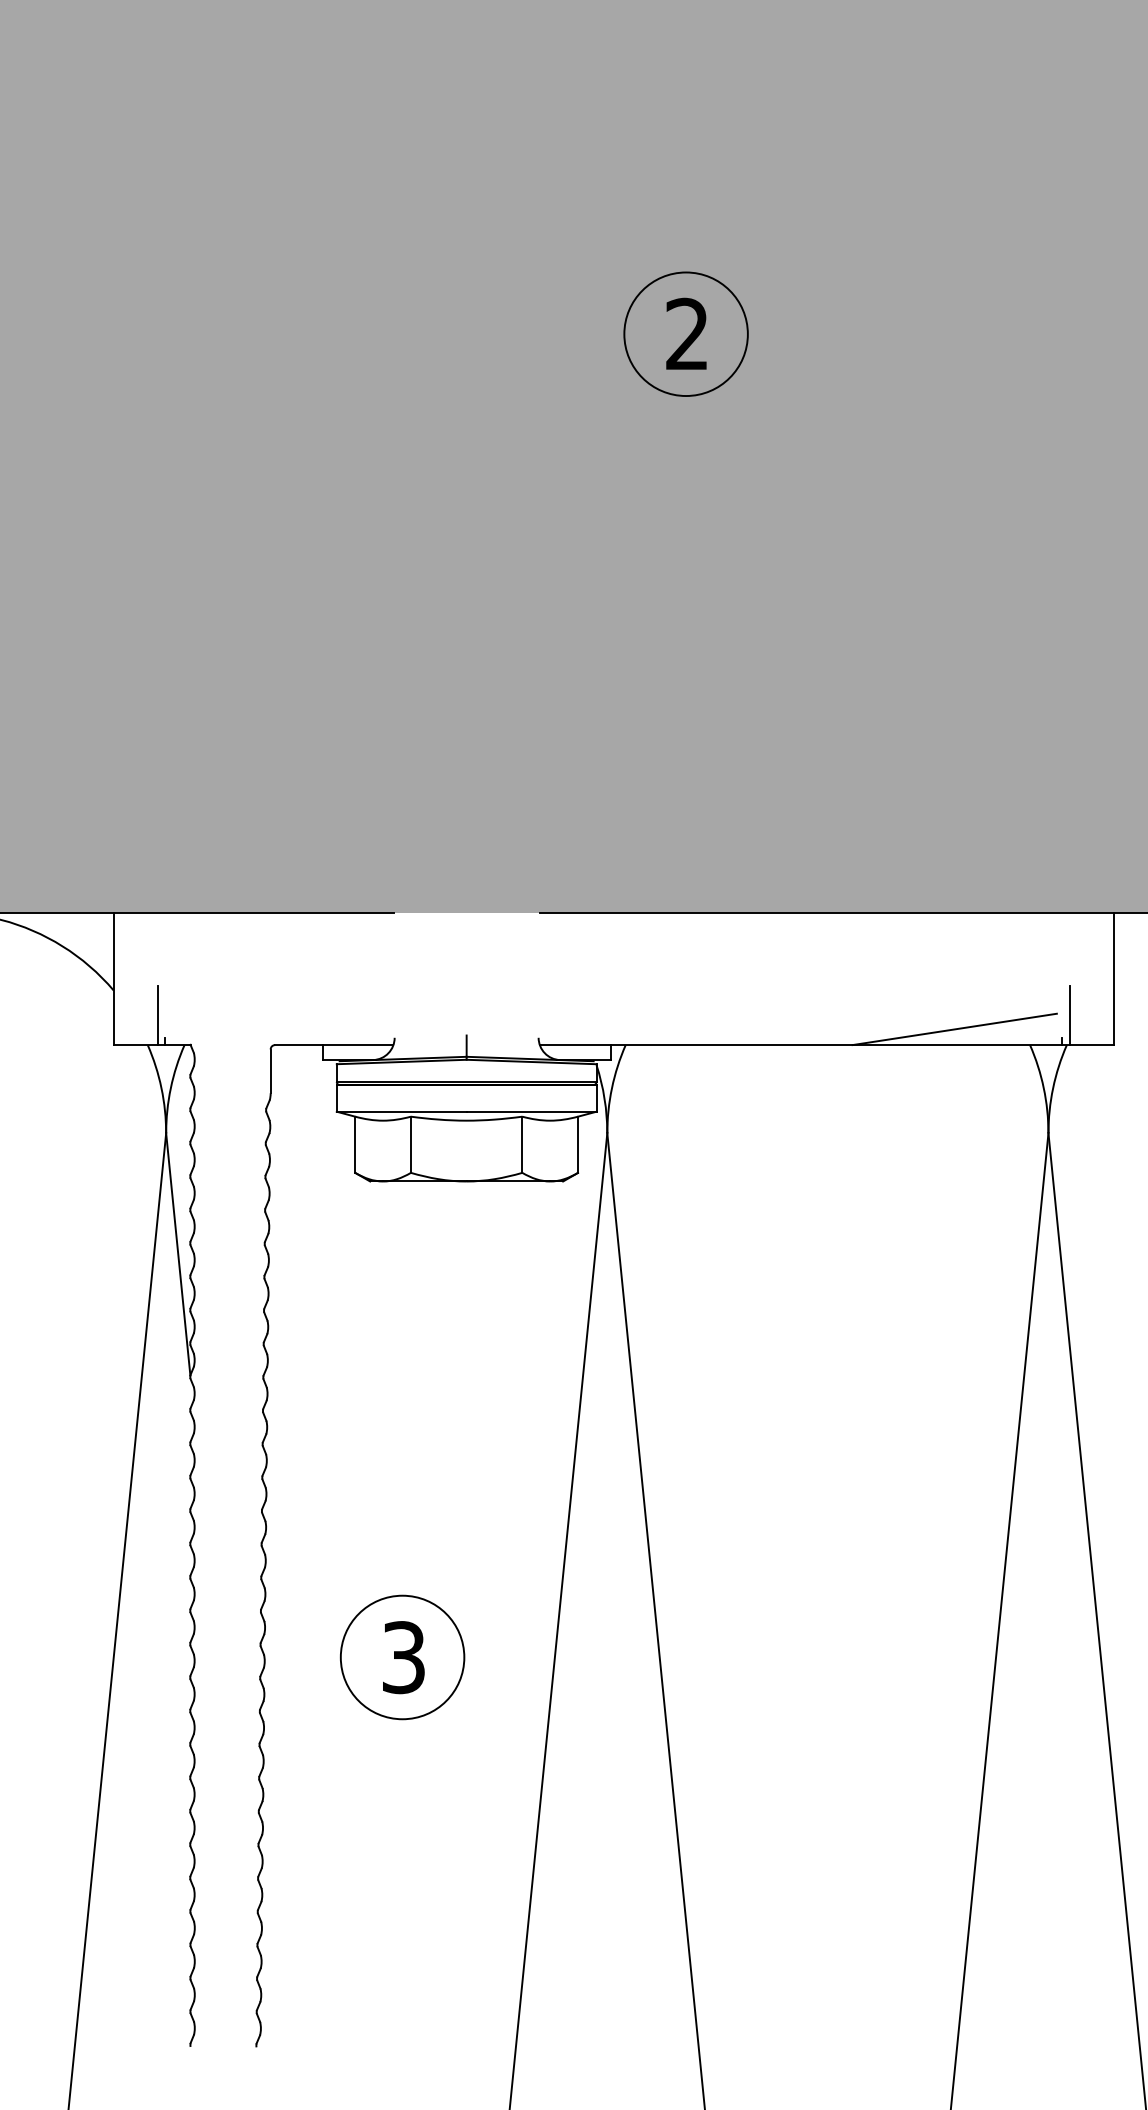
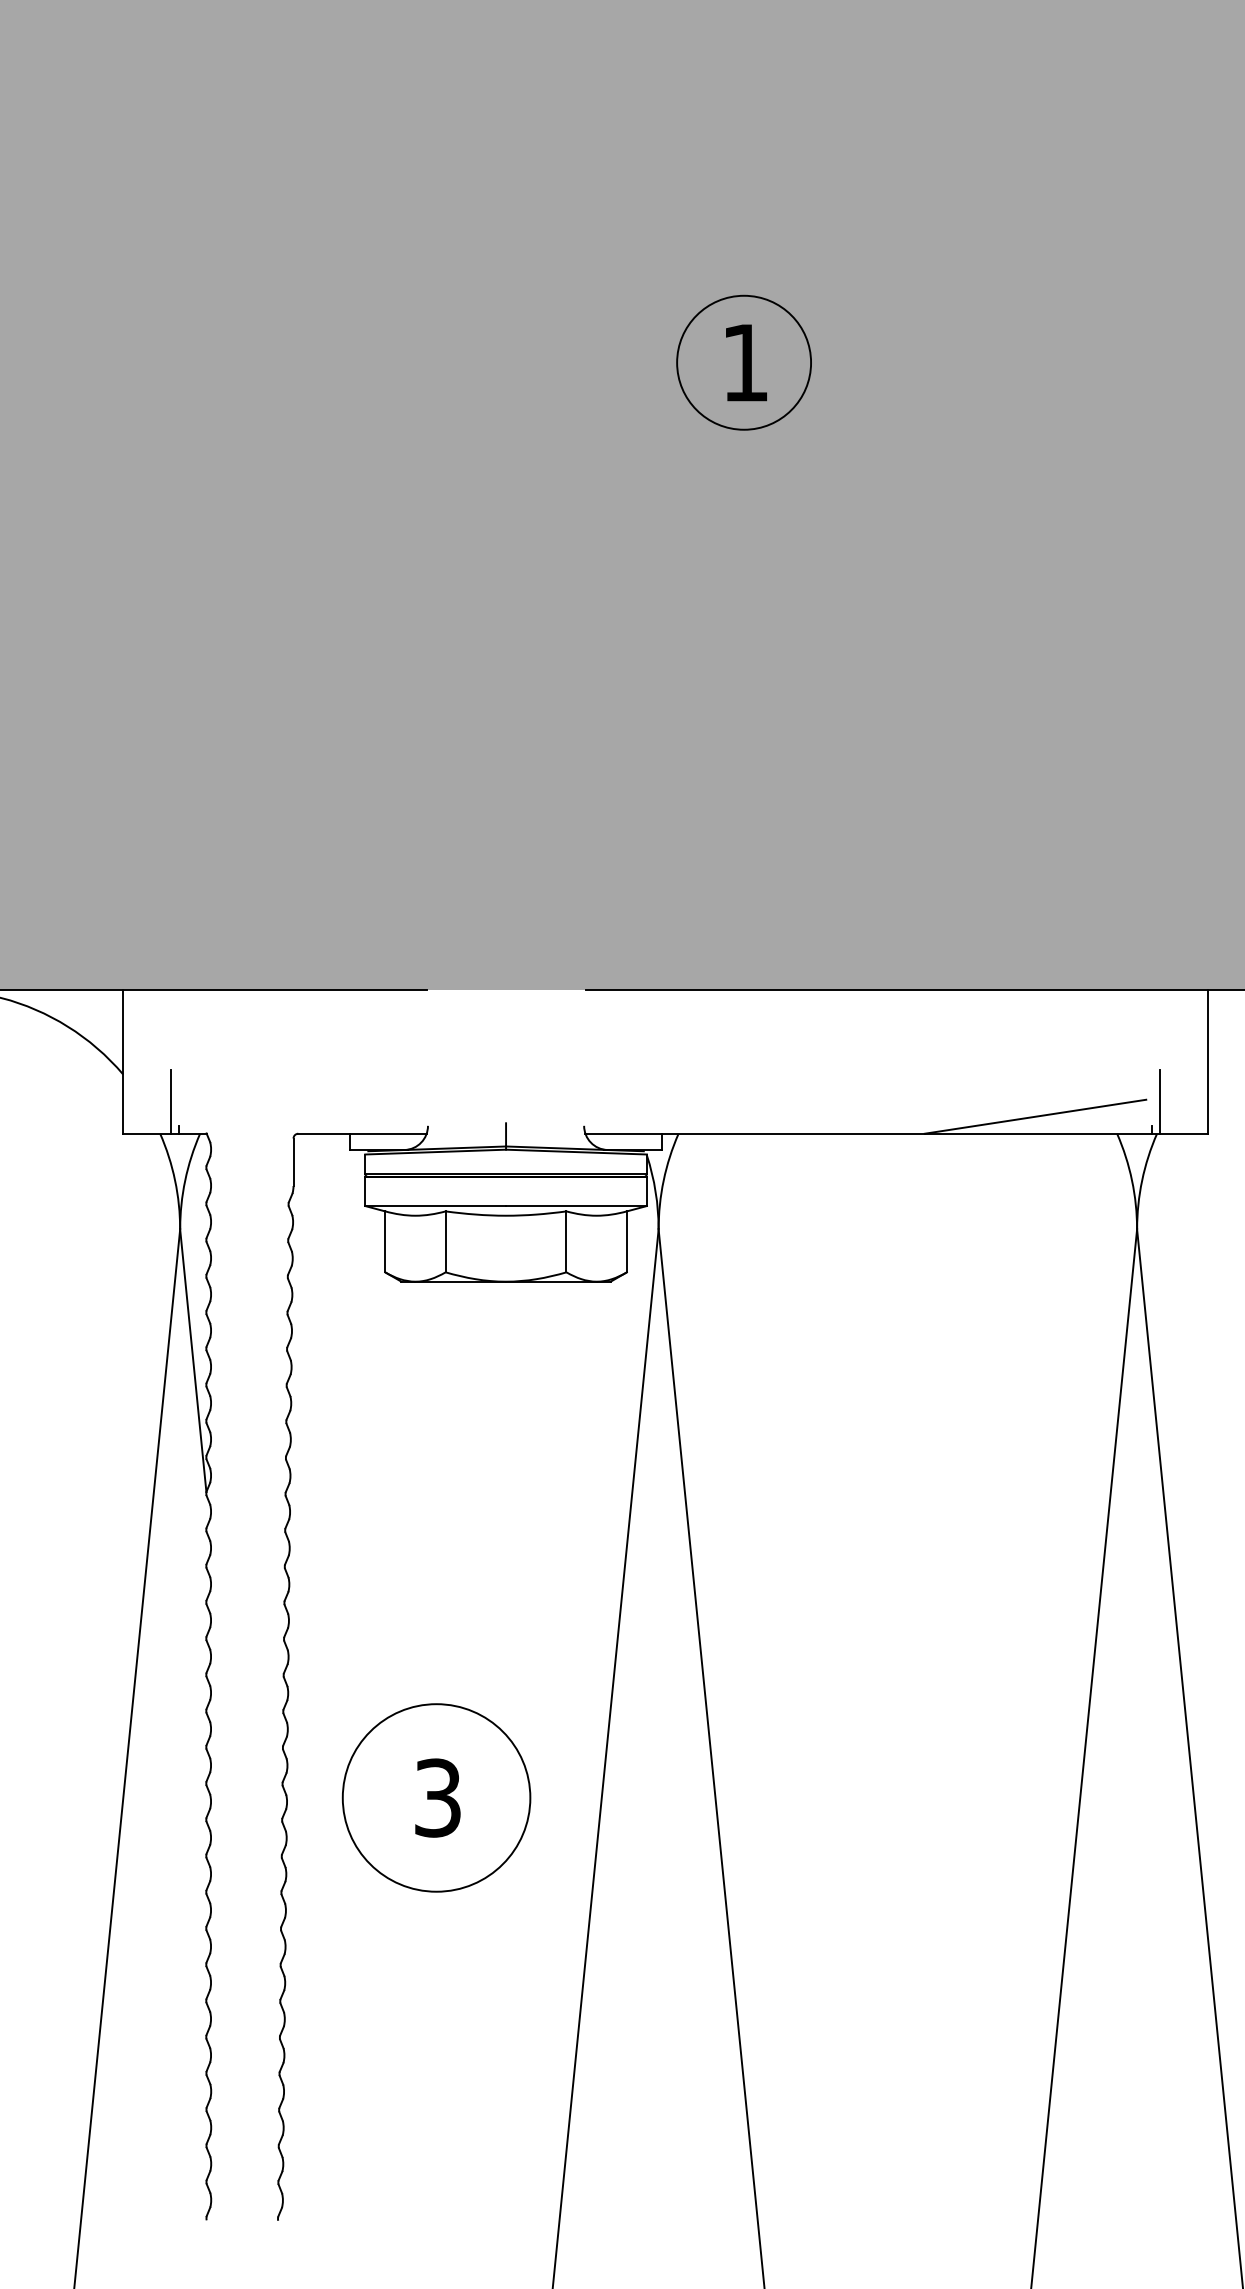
text: (686, 333) -> (744, 362), 2 -> 1
circle: (402, 1657) -> (436, 1797), size x1.4

